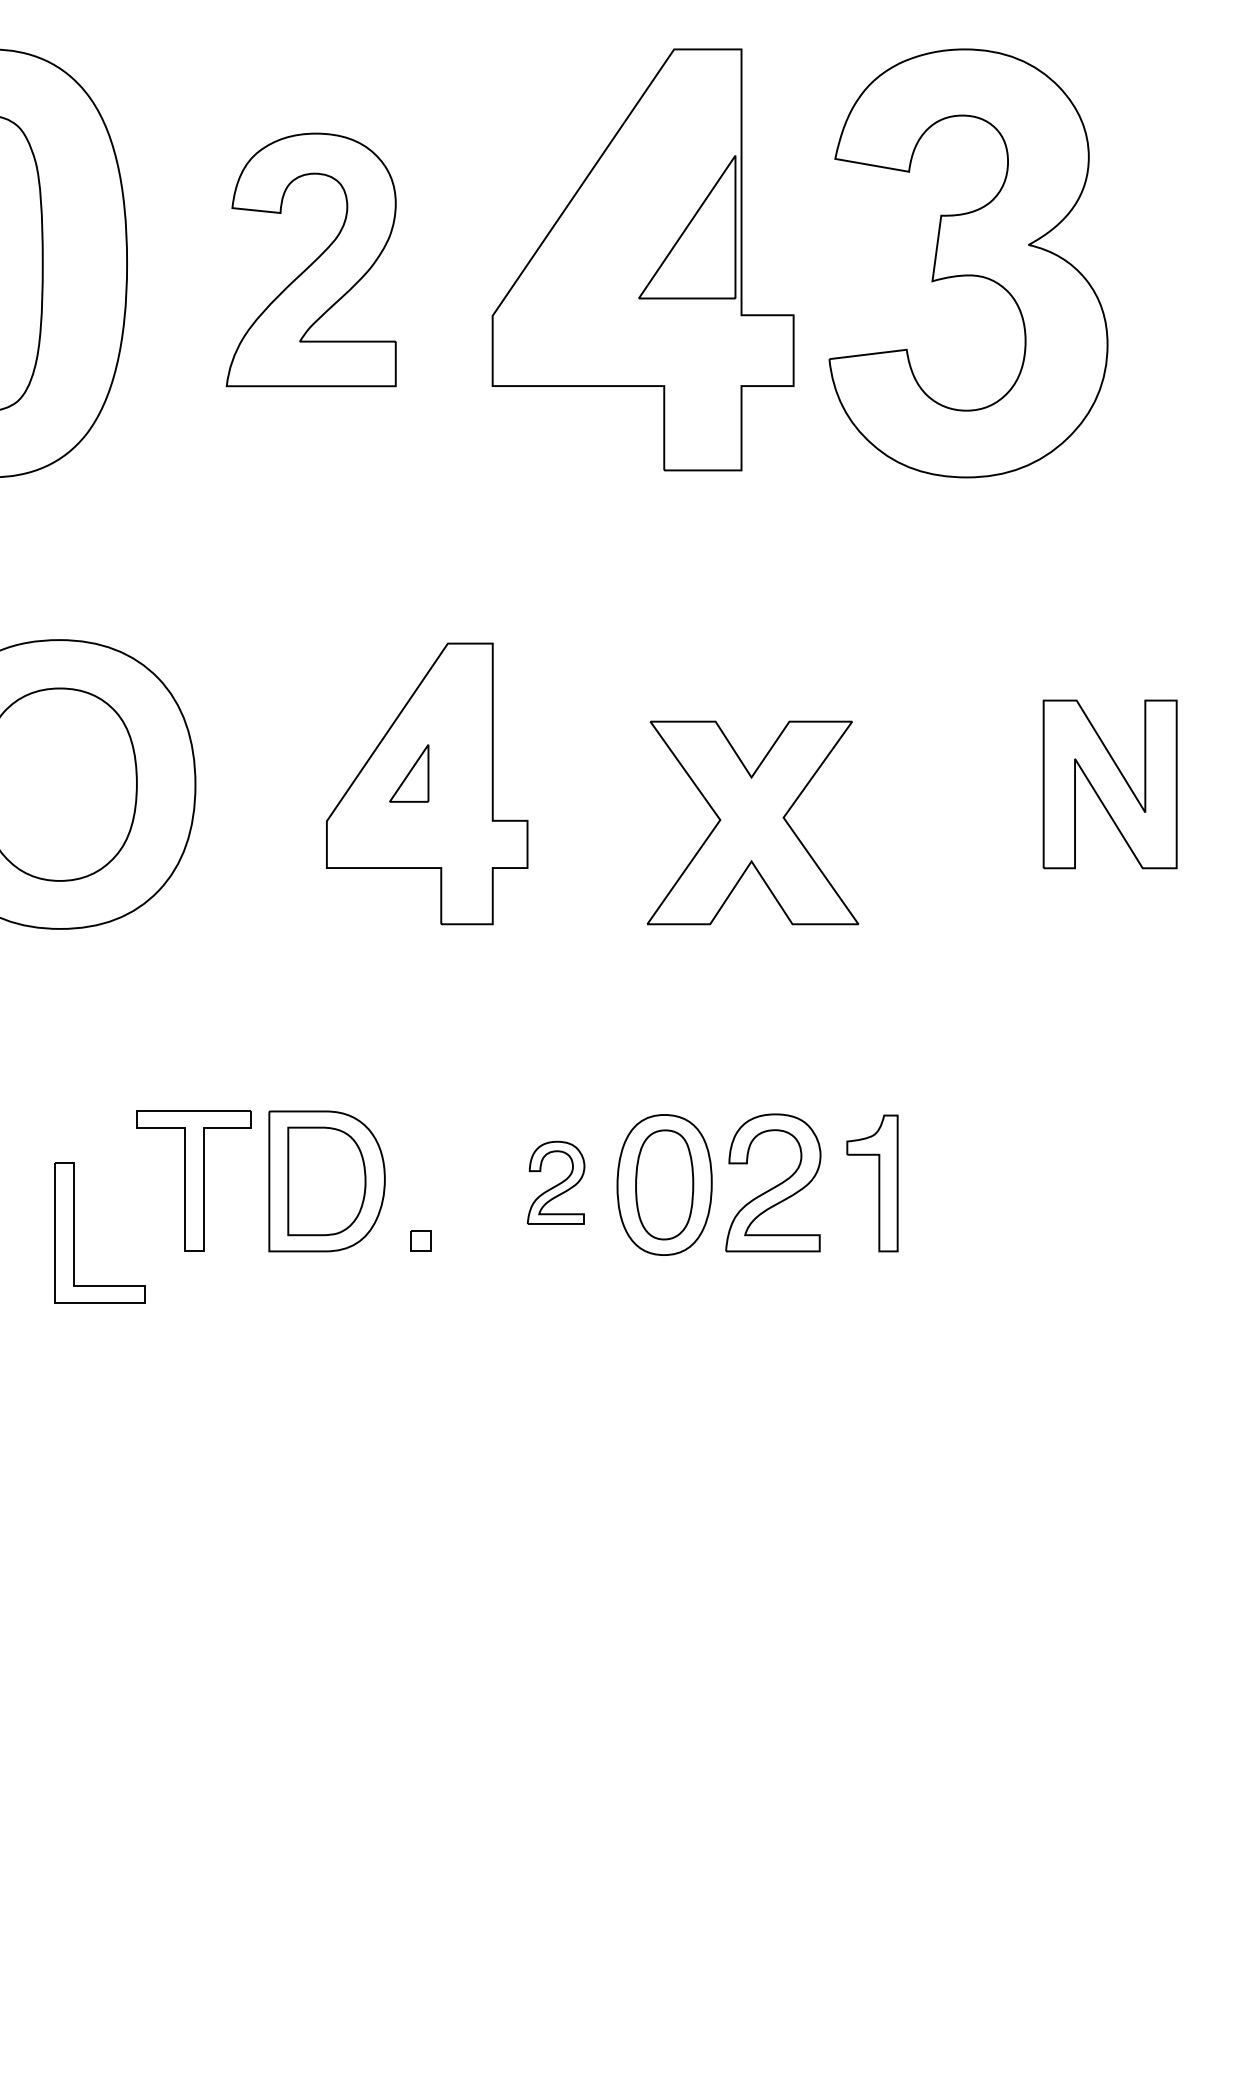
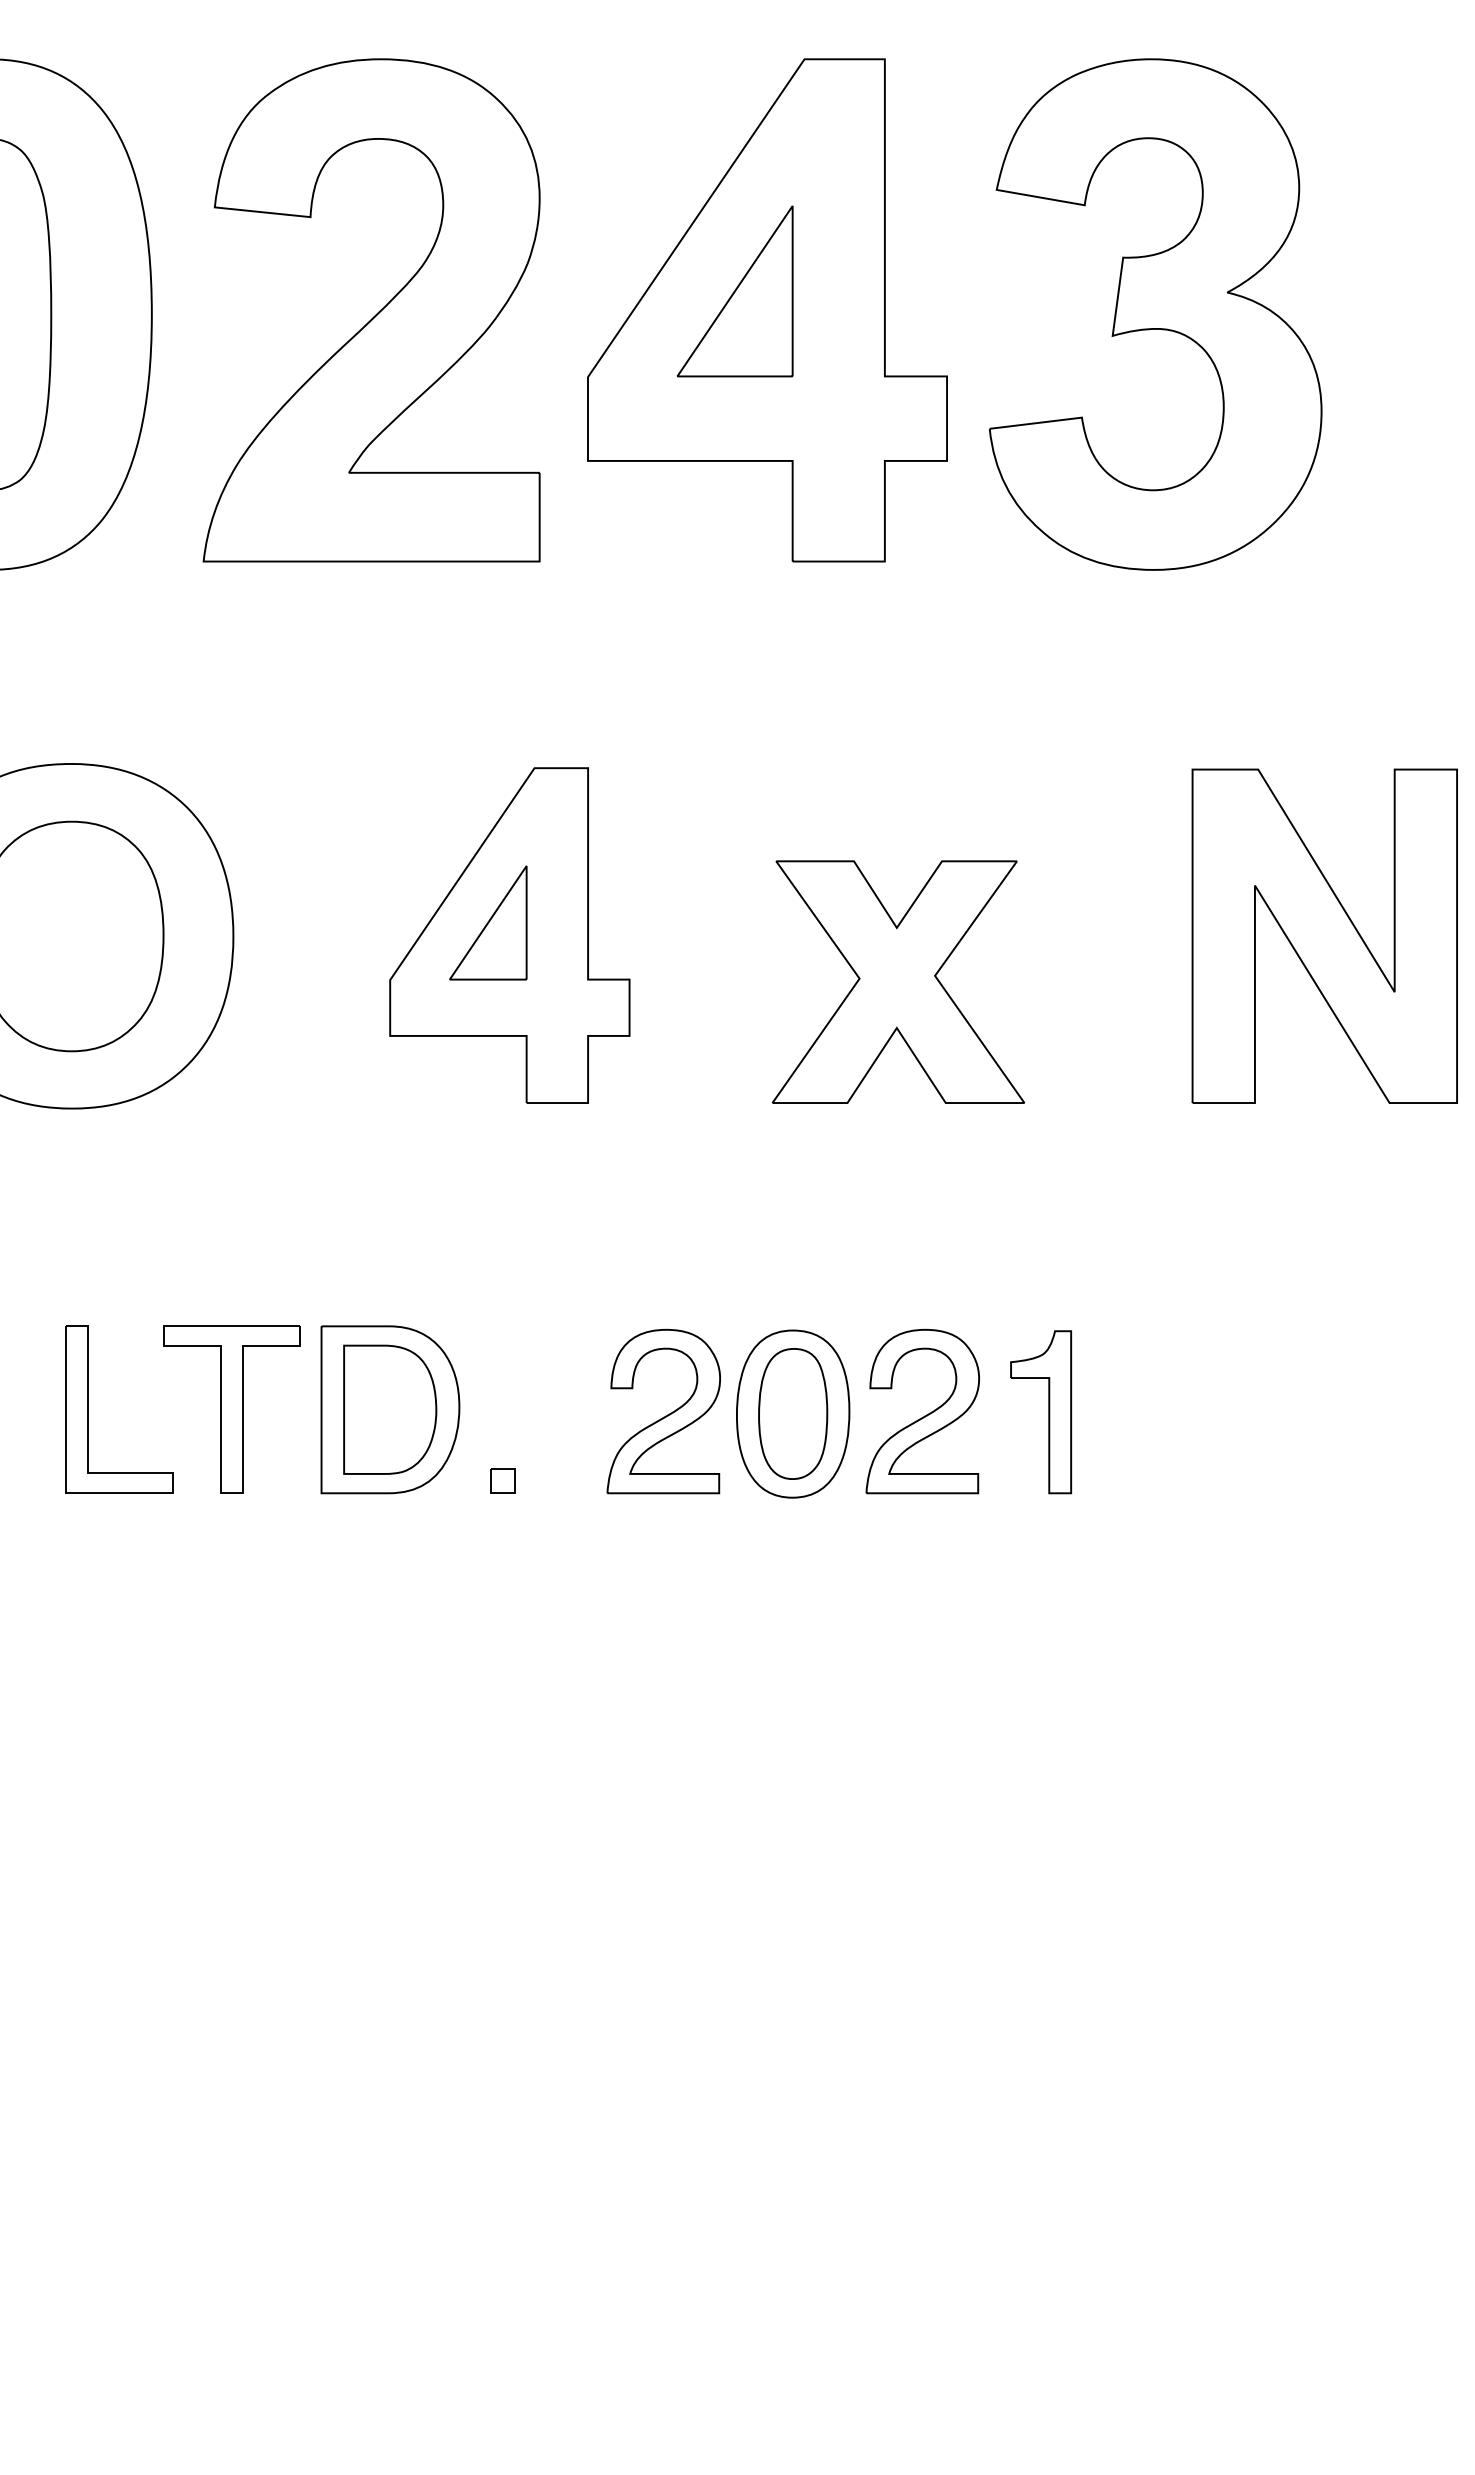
part: (686, 227) -> (734, 291), moved
part: (311, 259) -> (371, 310), size x1.67
part: (409, 772) -> (488, 922), size x1.67
part: (1110, 783) -> (1324, 935), size x1.67
part: (555, 1182) -> (663, 1411), size x1.67
part: (74, 1232) -> (88, 1409), moved

